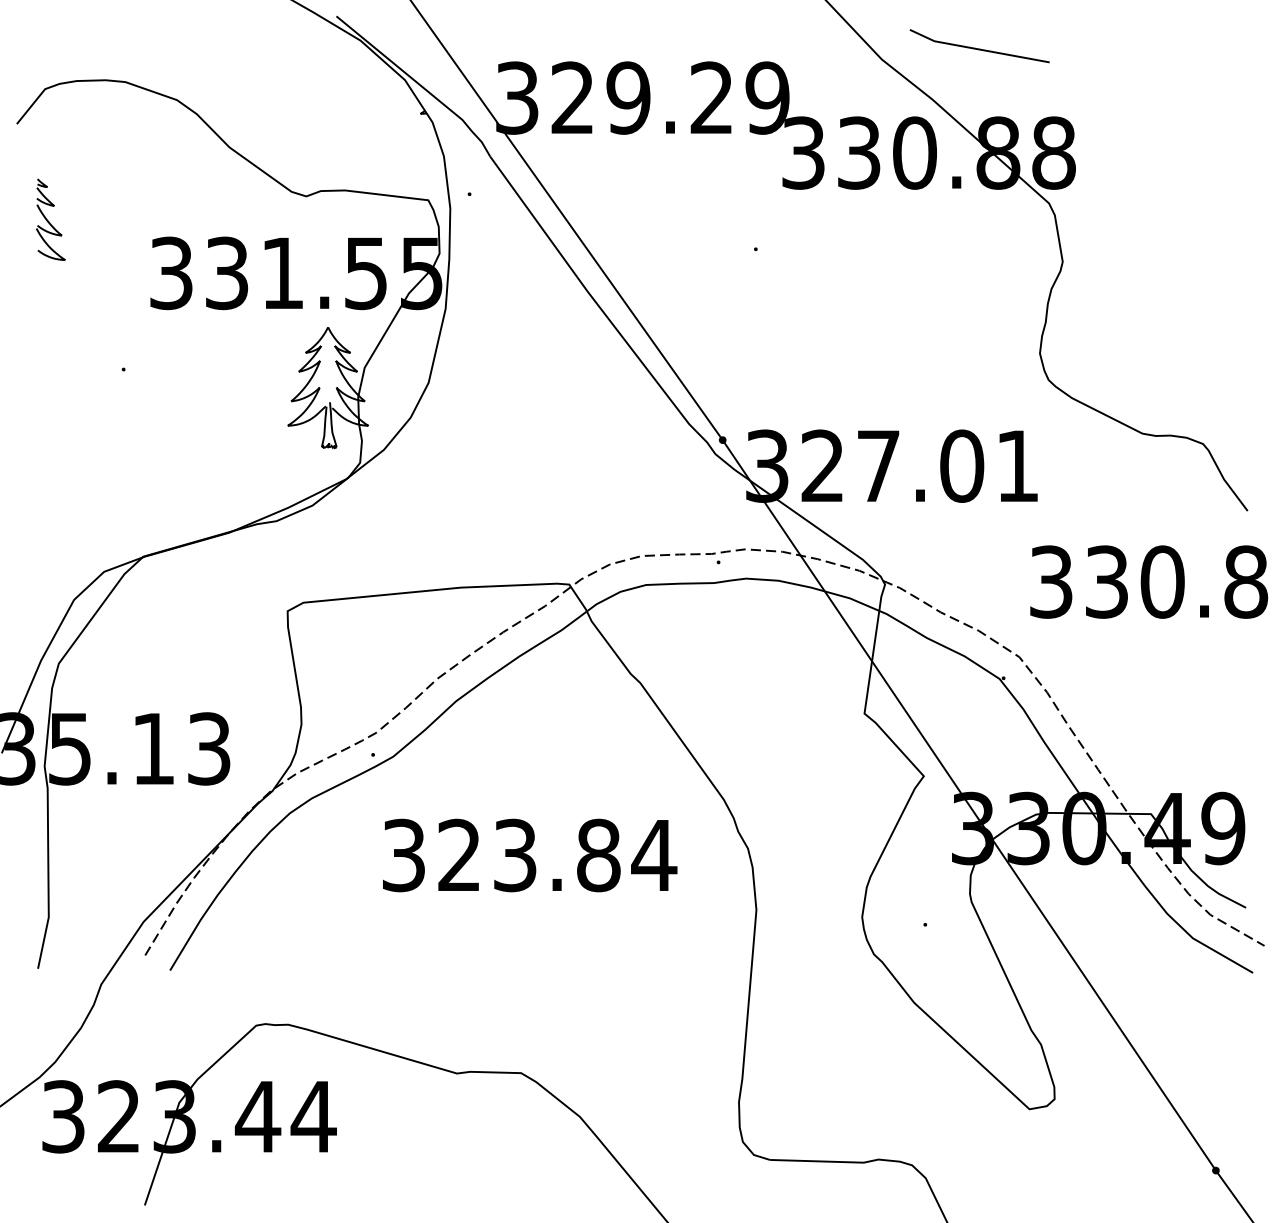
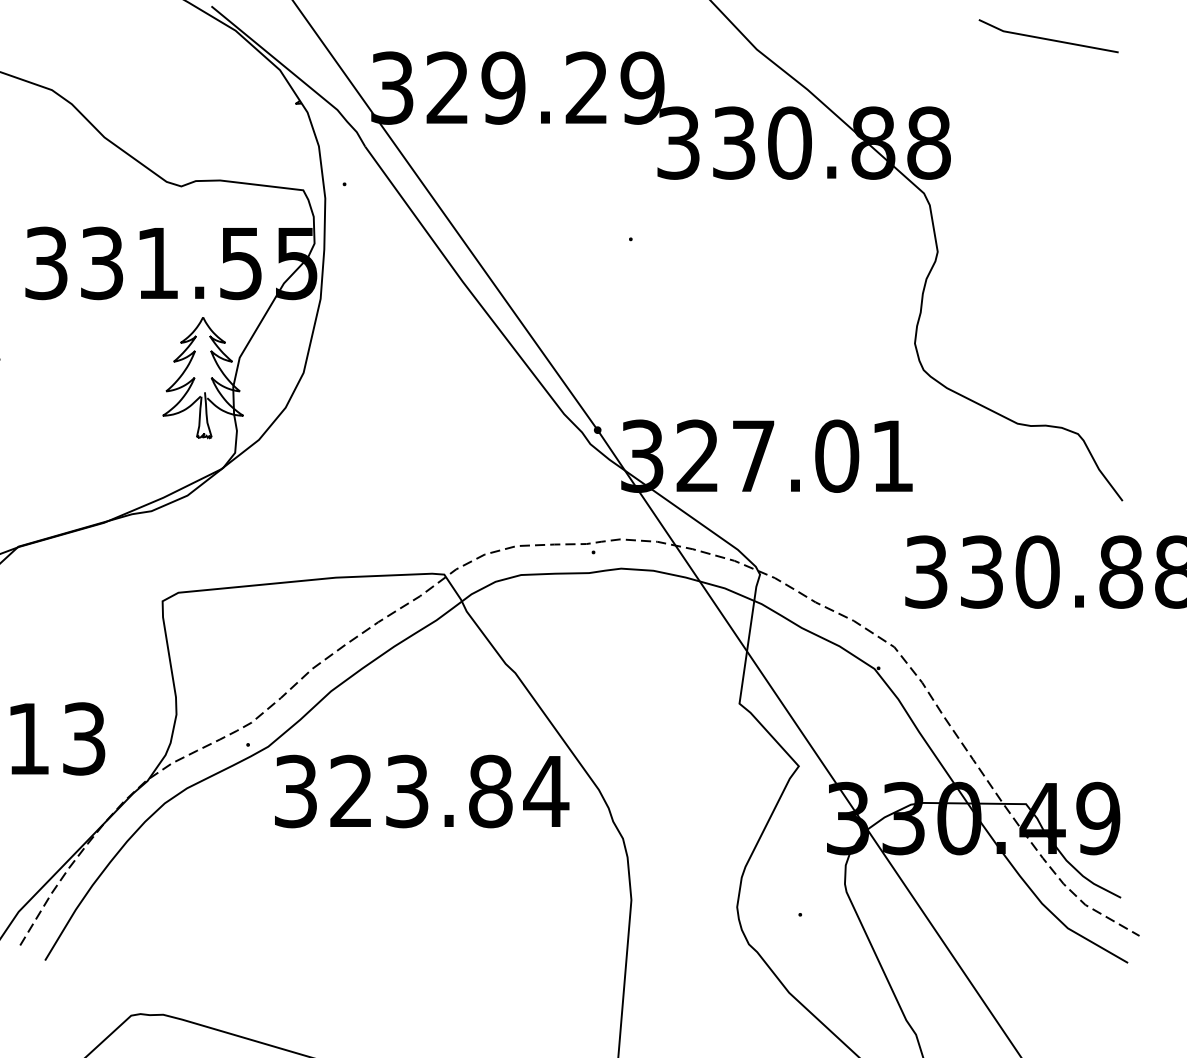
line: (979, 48) -> (1048, 38), moved
text: (530, 855) -> (422, 791), moved

